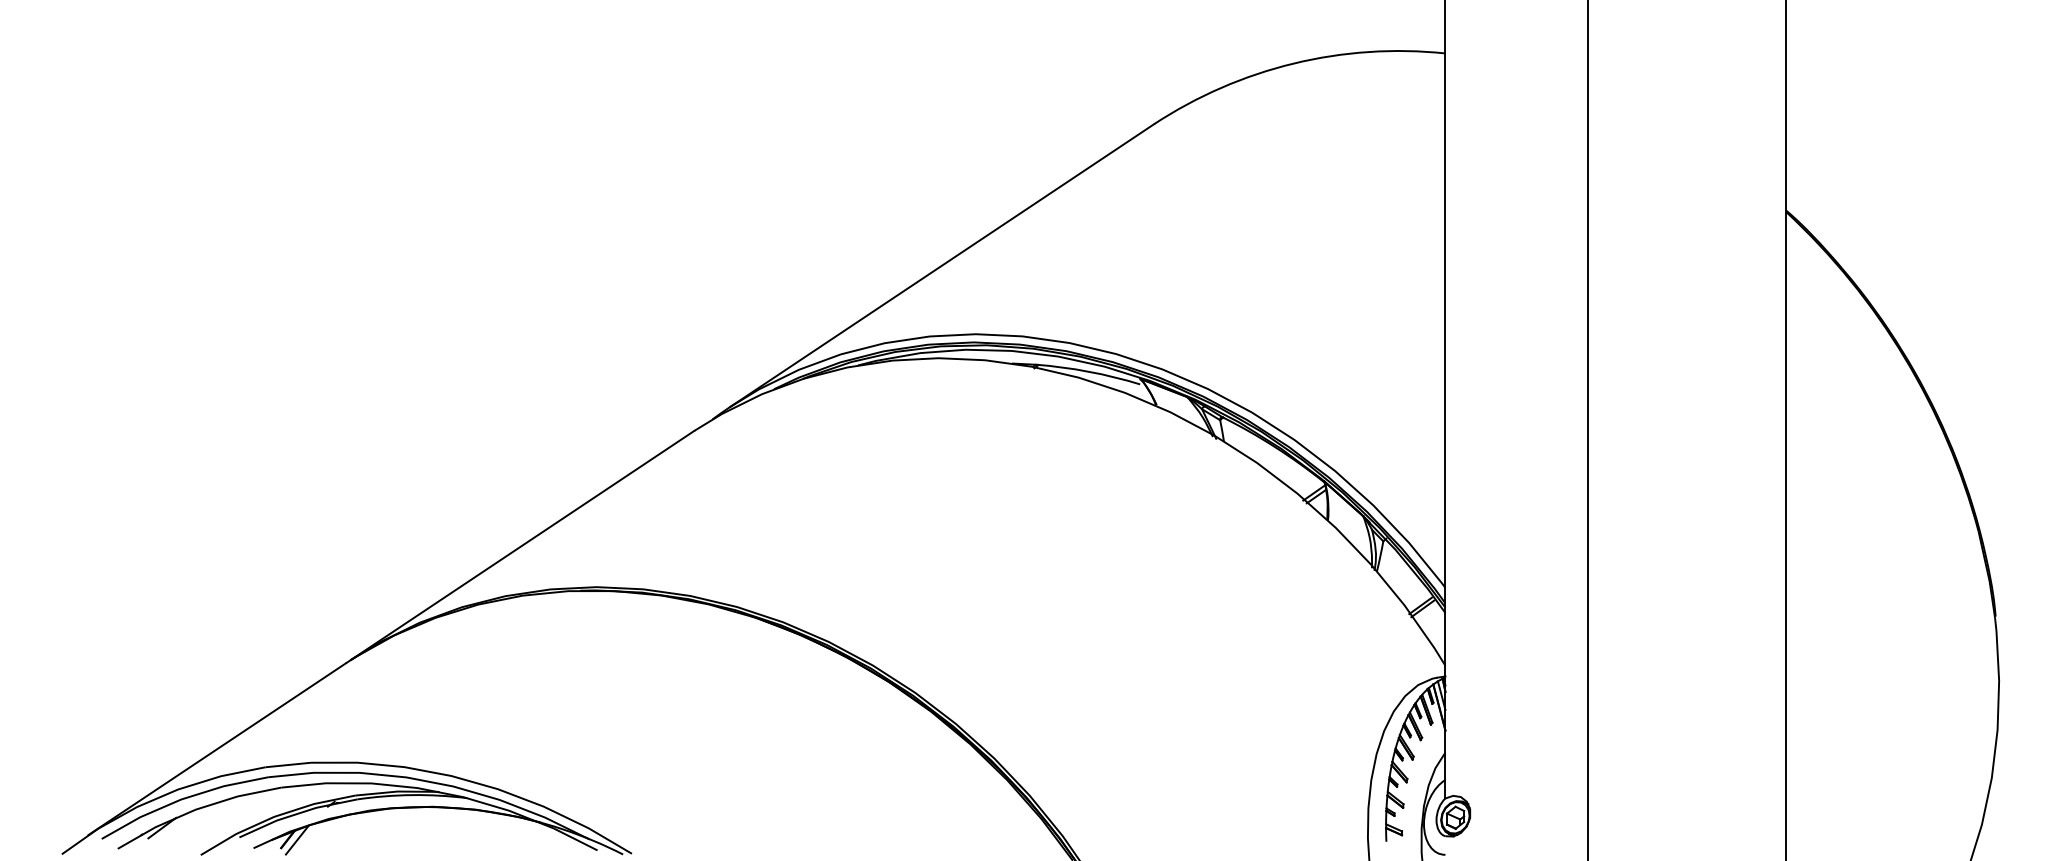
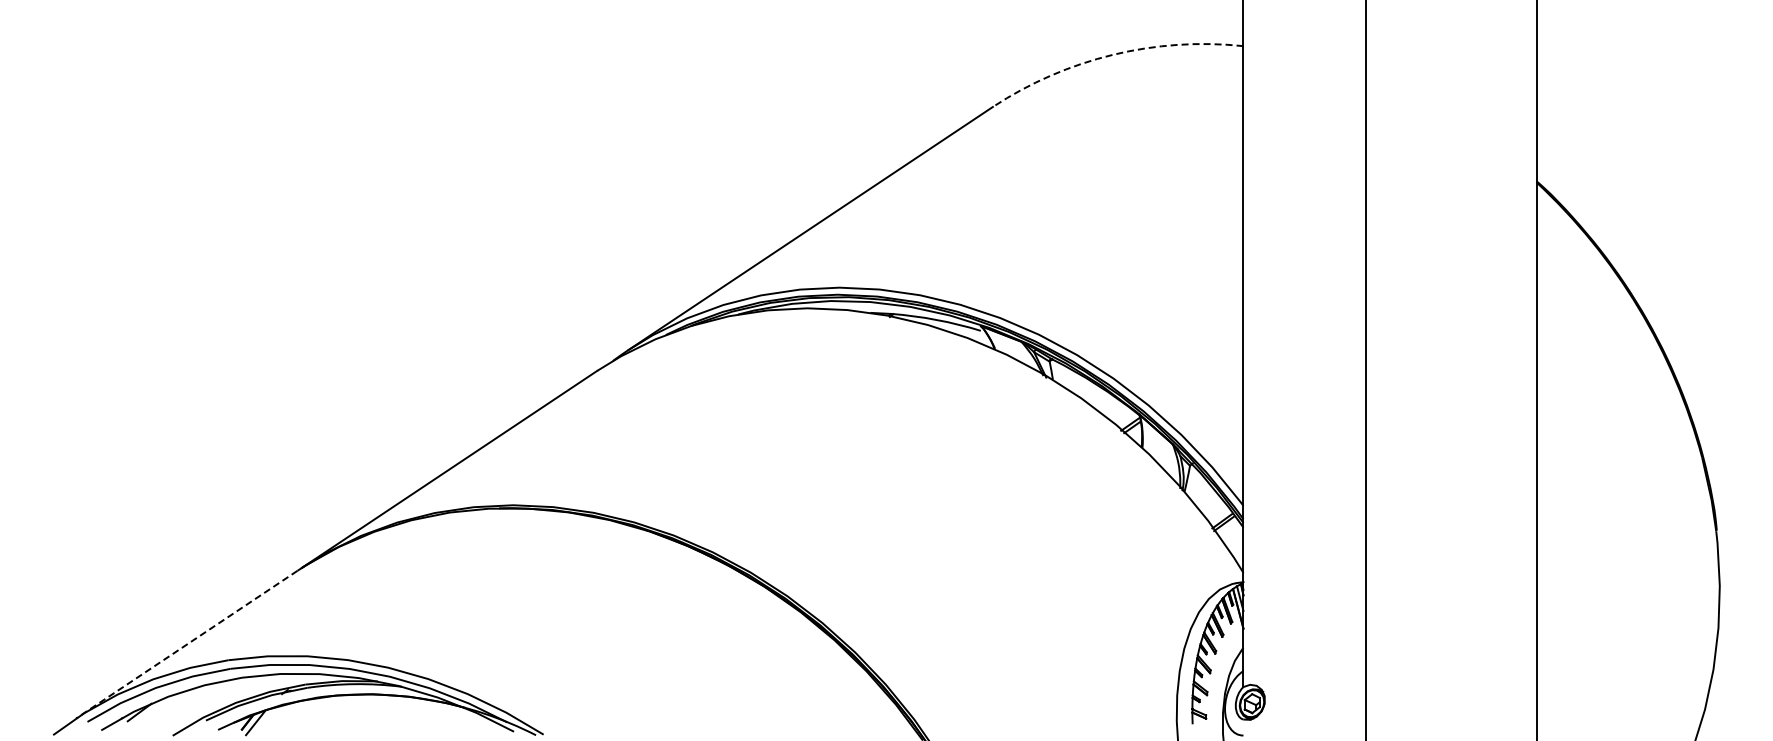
arc: (1293, 63) -> (1112, 54), solid -> dashed
line: (216, 748) -> (186, 644), solid -> dashed

